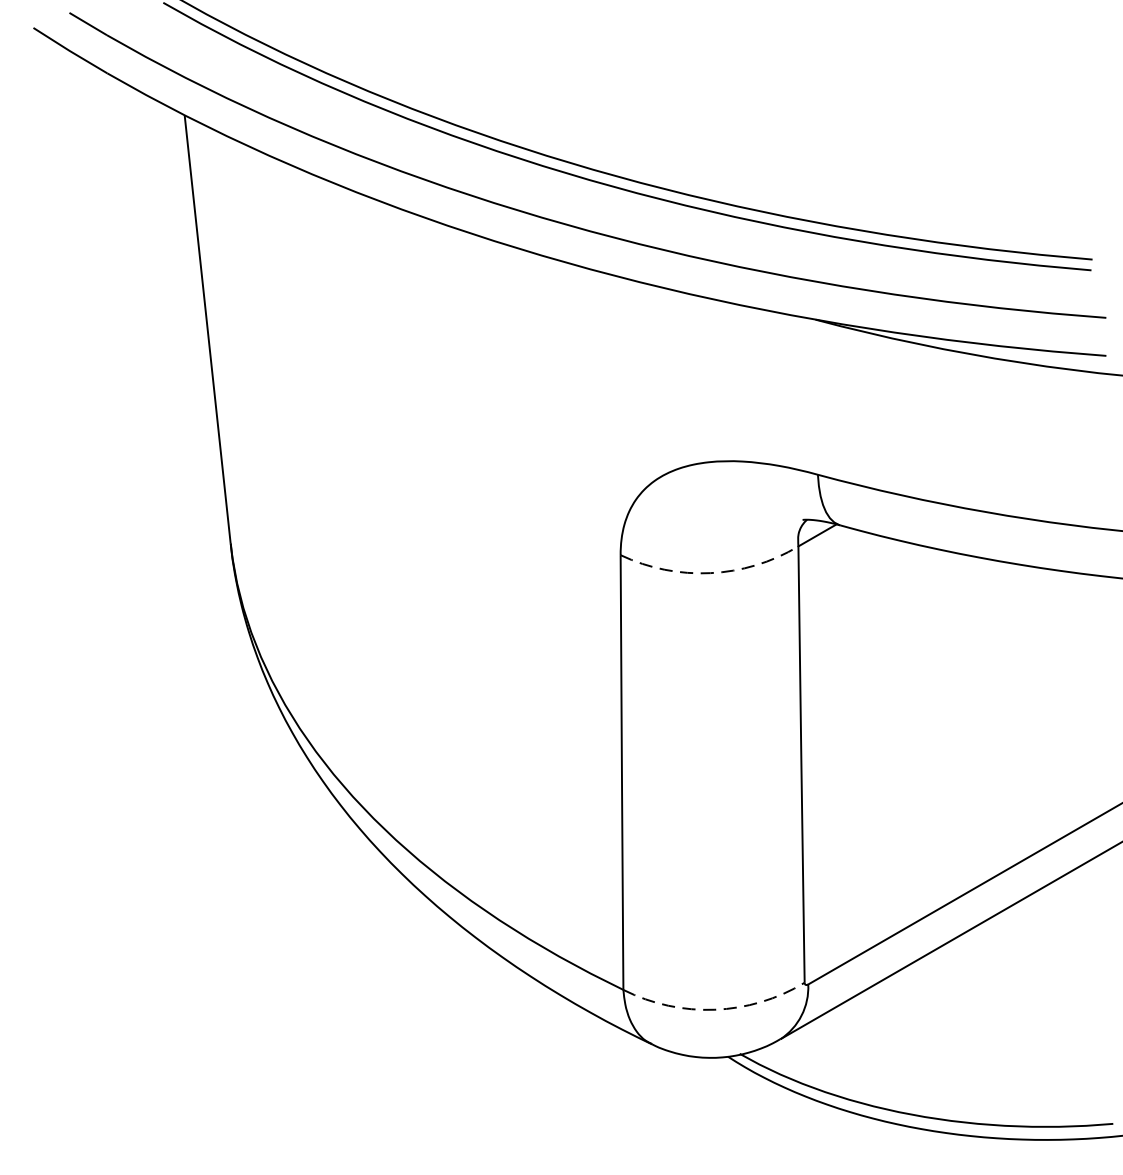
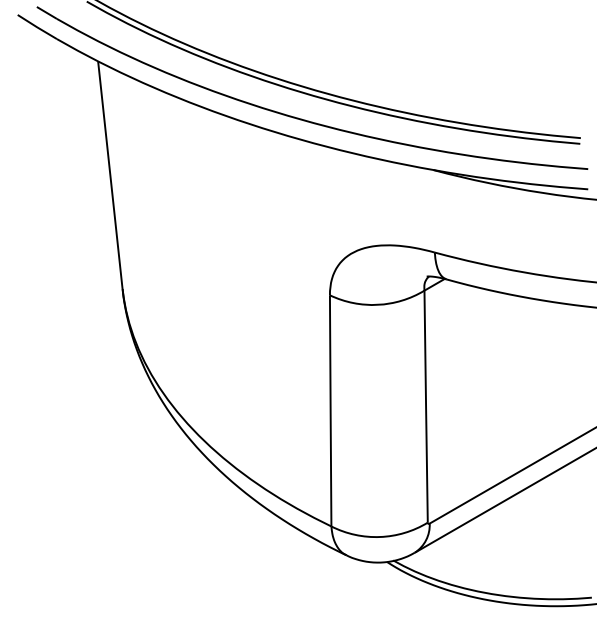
arc: (710, 572) -> (377, 304), dashed -> solid
arc: (715, 1010) -> (380, 537), dashed -> solid

